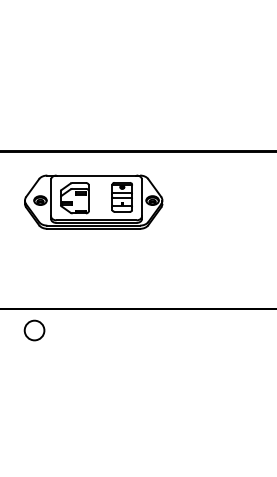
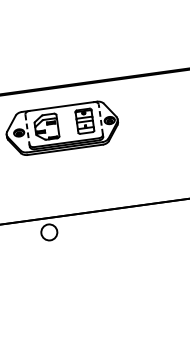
line: (51, 197) -> (27, 129), solid -> dashed
line: (141, 197) -> (100, 119), solid -> dashed
circle: (34, 330) -> (49, 232), moved

